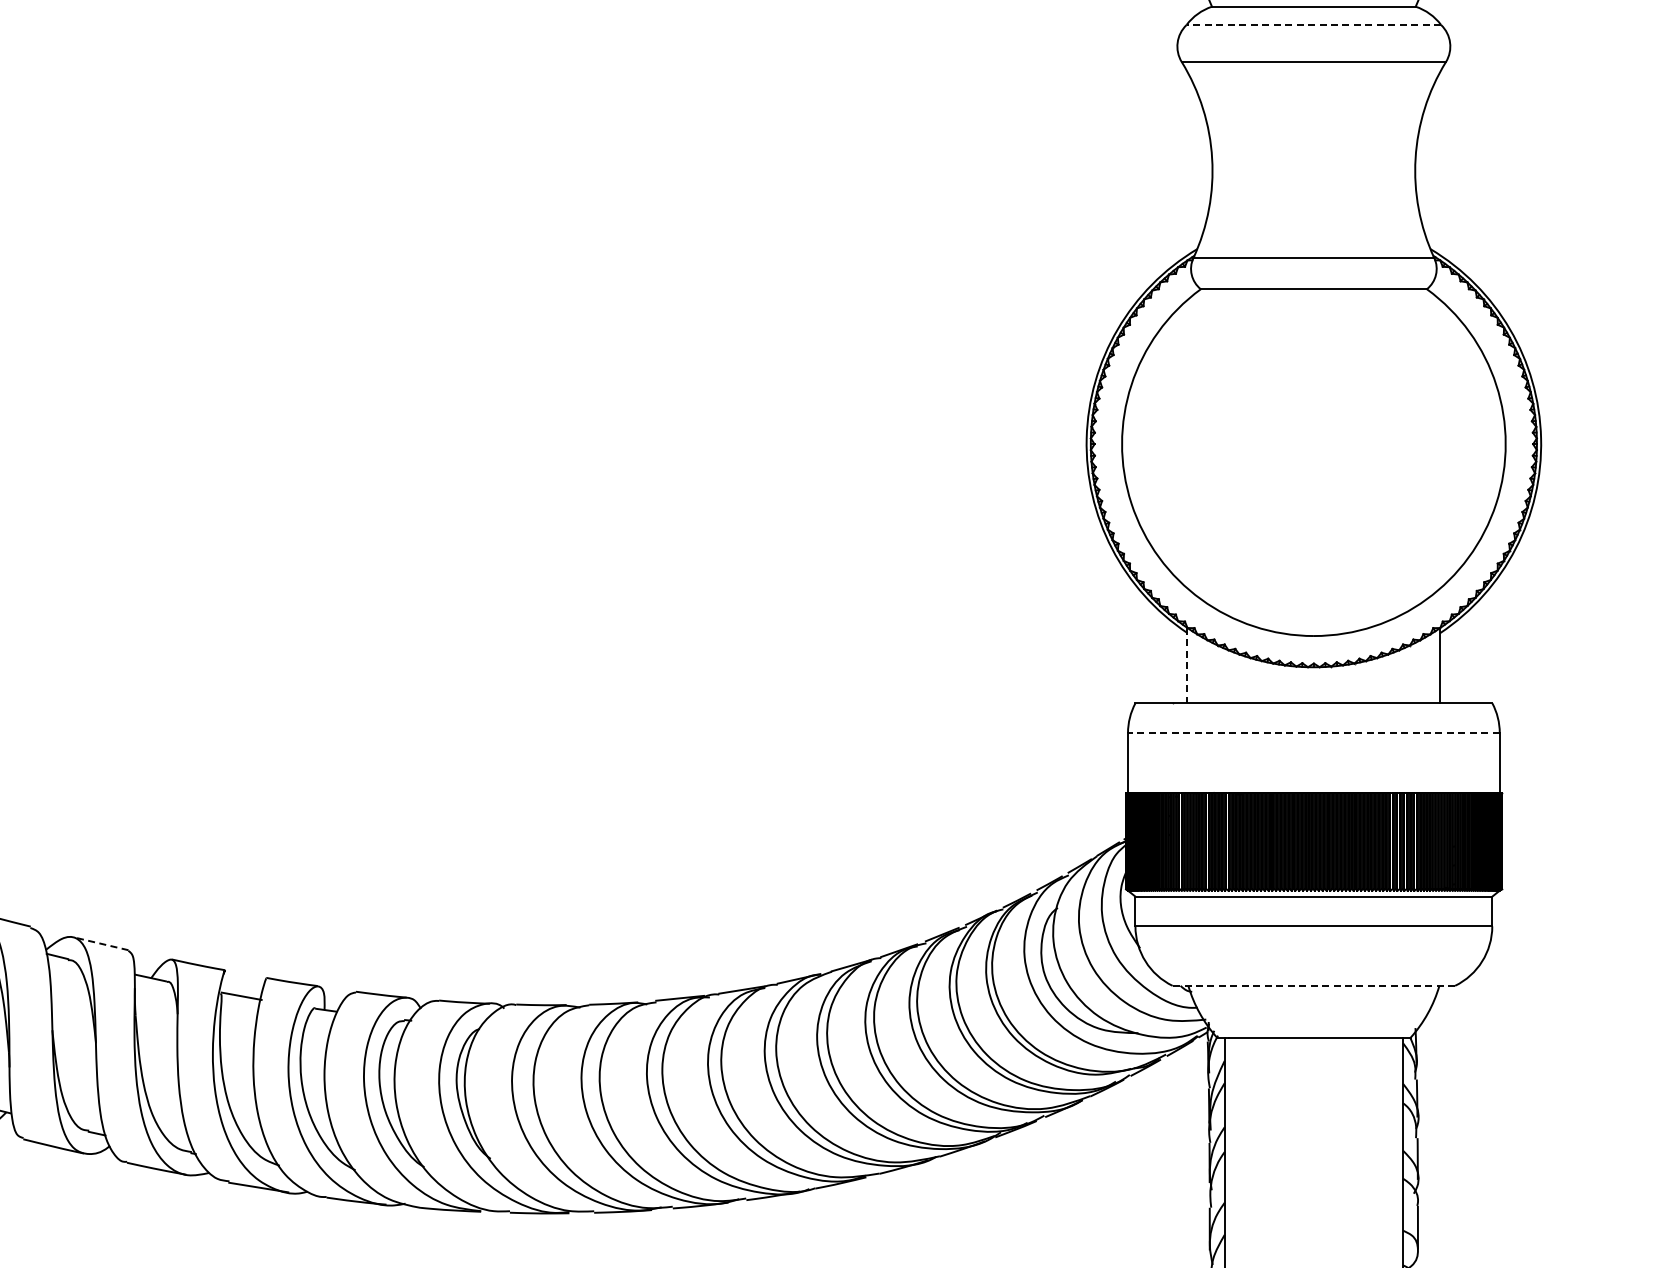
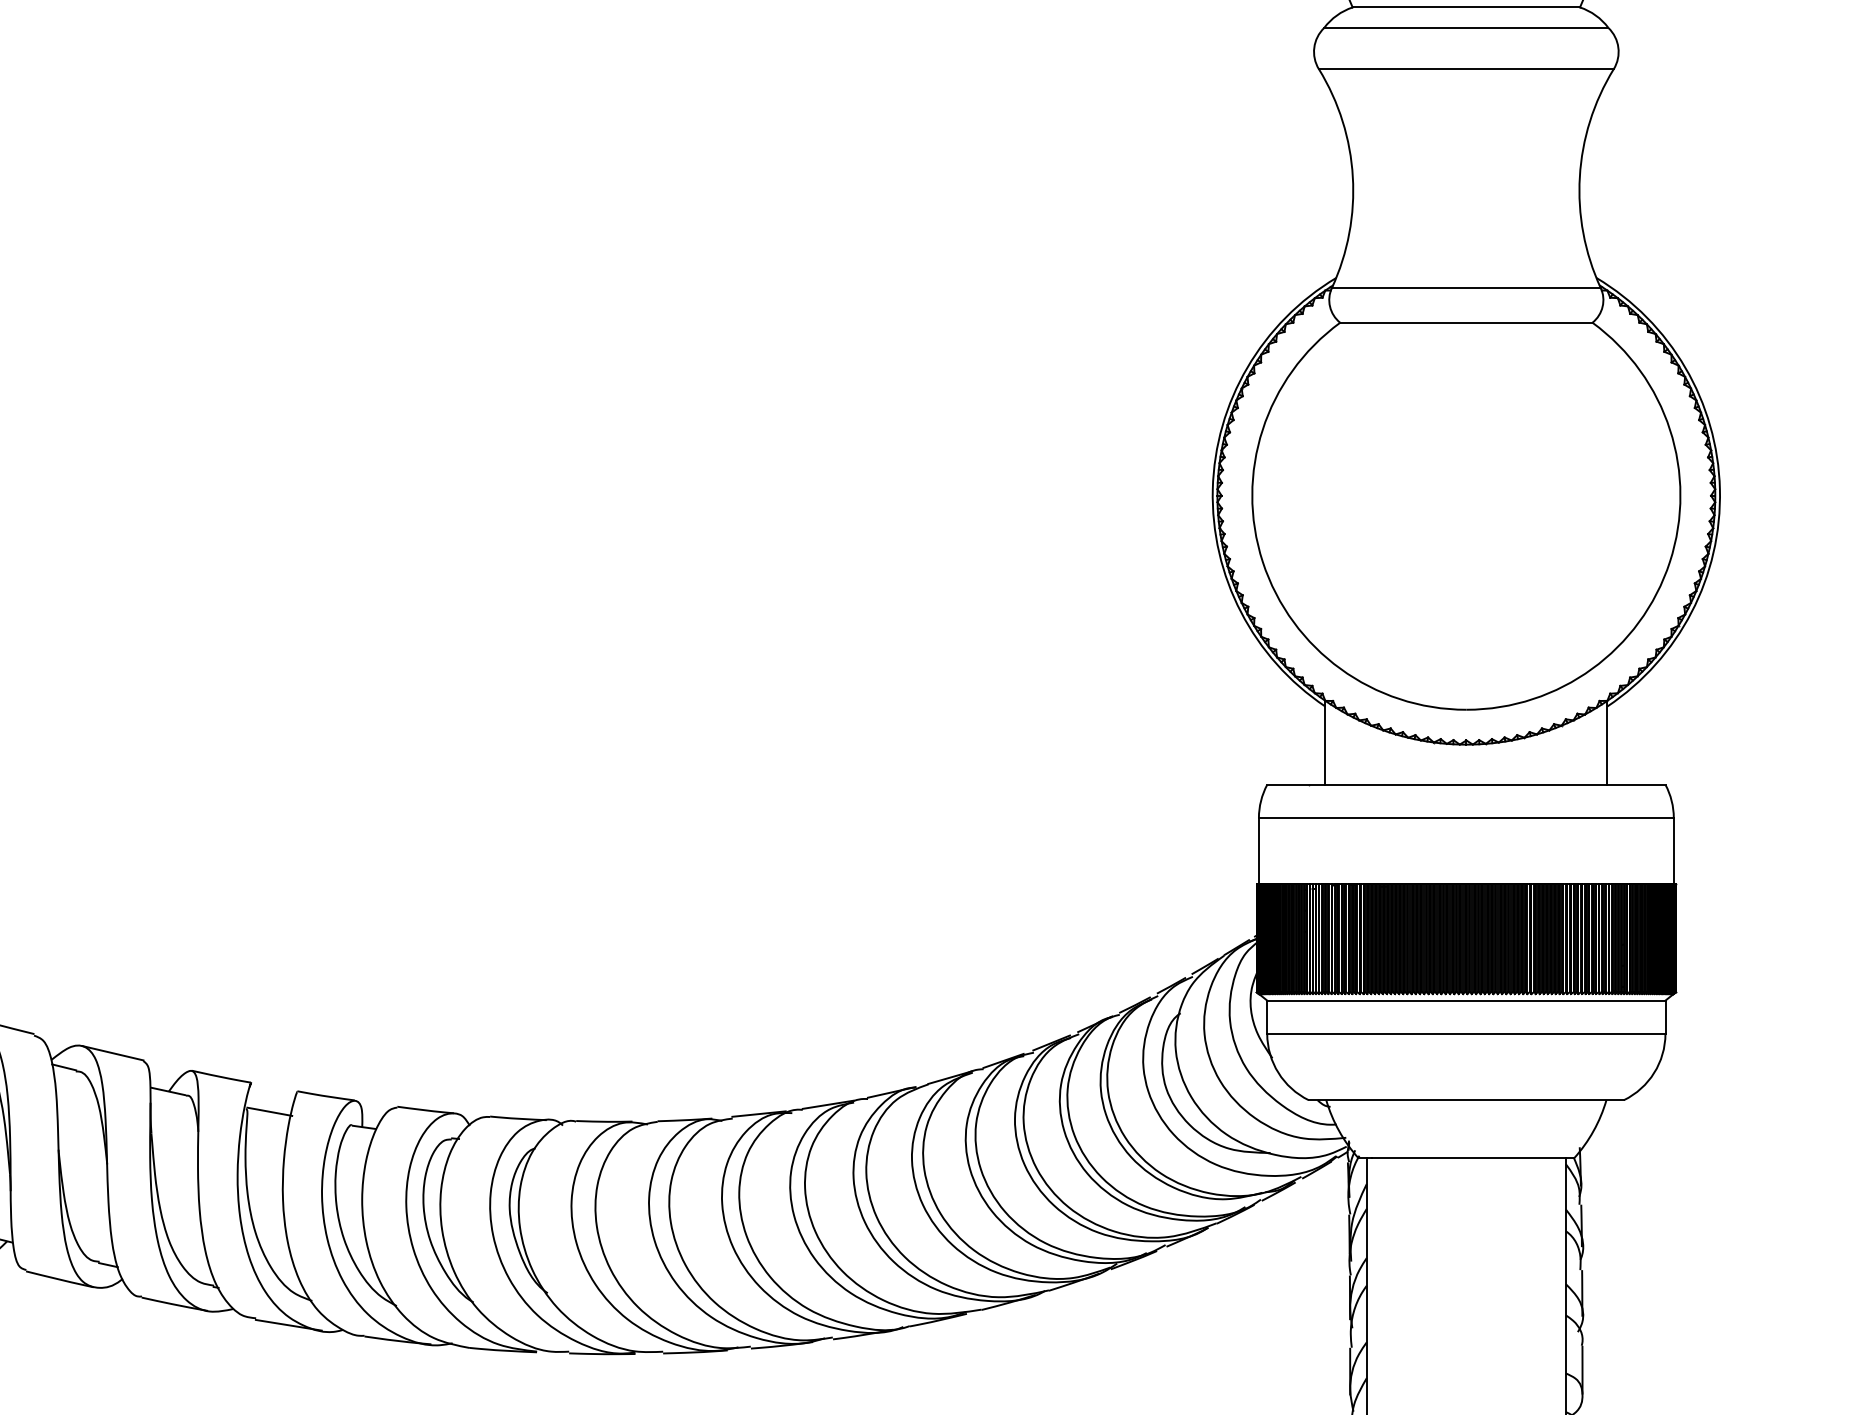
line: (1313, 25) -> (1465, 28), dashed -> solid
line: (1187, 665) -> (1325, 742), dashed -> solid
line: (1313, 733) -> (1465, 818), dashed -> solid
line: (101, 943) -> (113, 1052), dashed -> solid
line: (1313, 985) -> (1465, 1099), dashed -> solid

